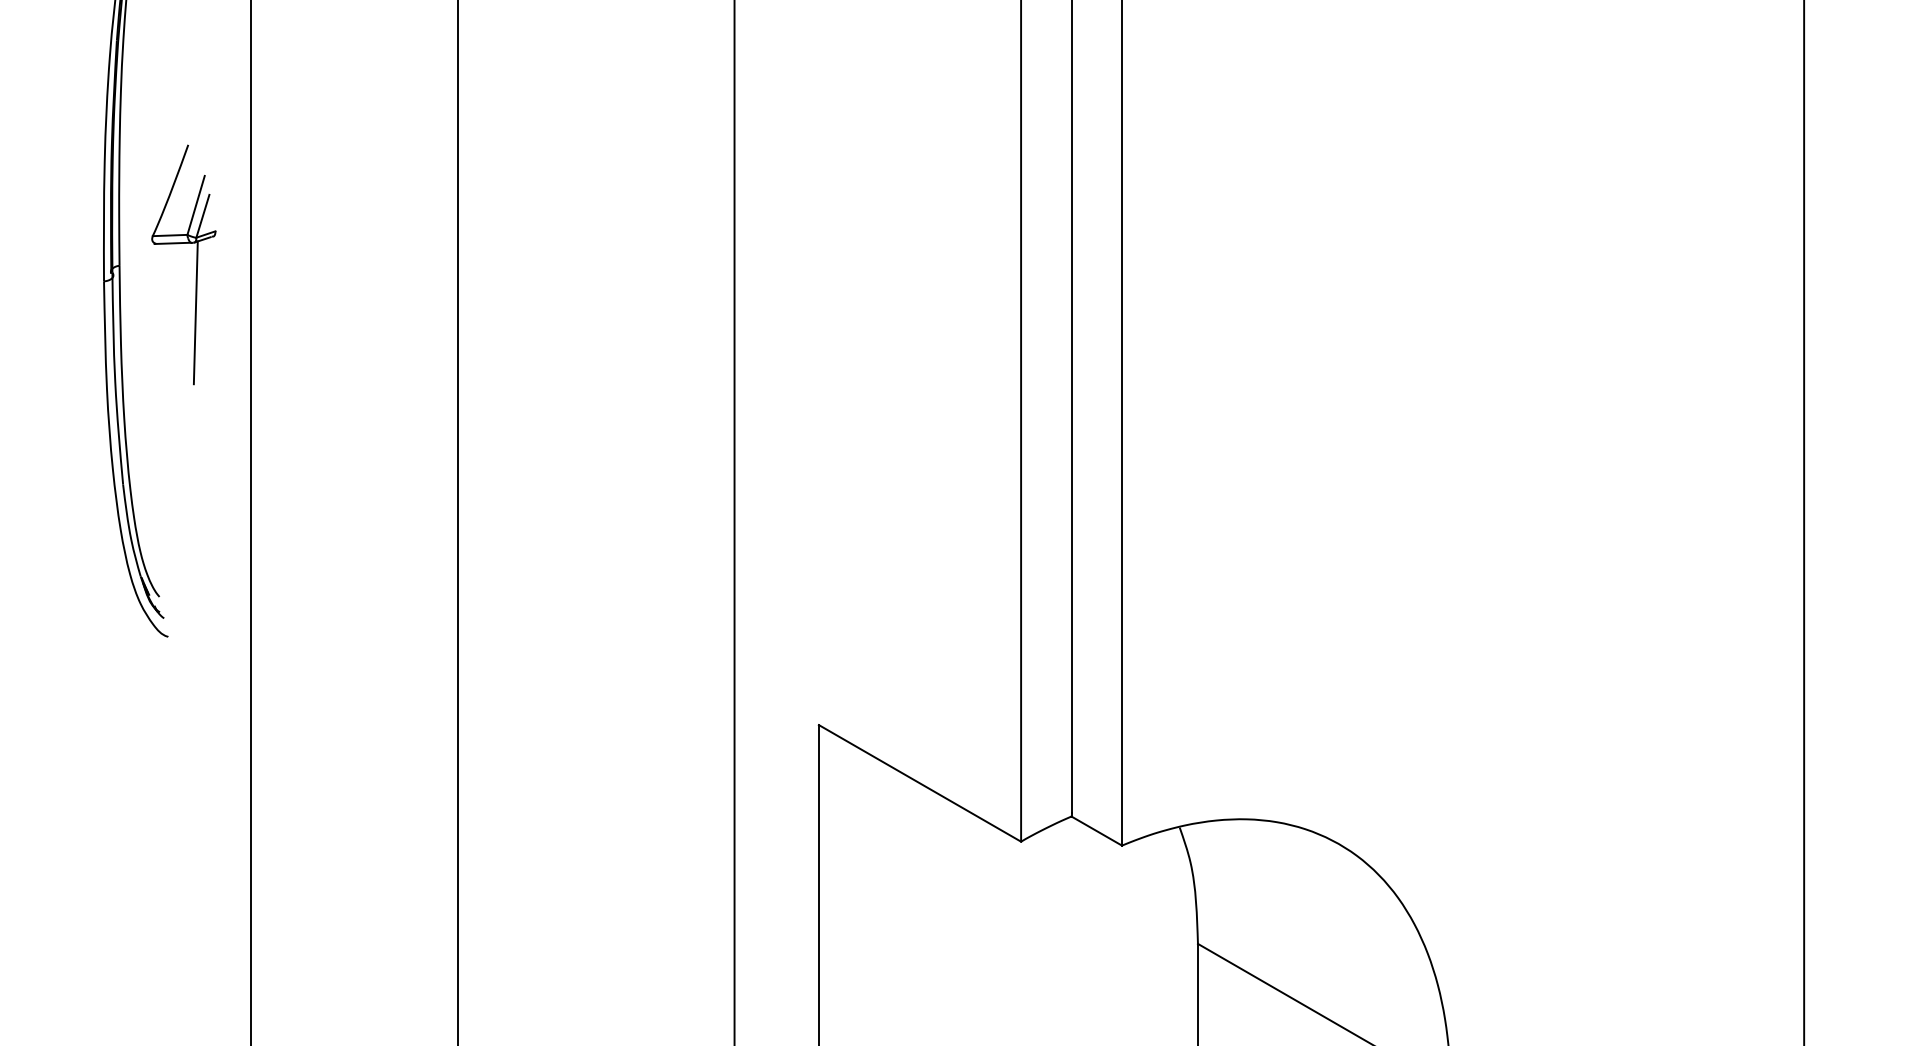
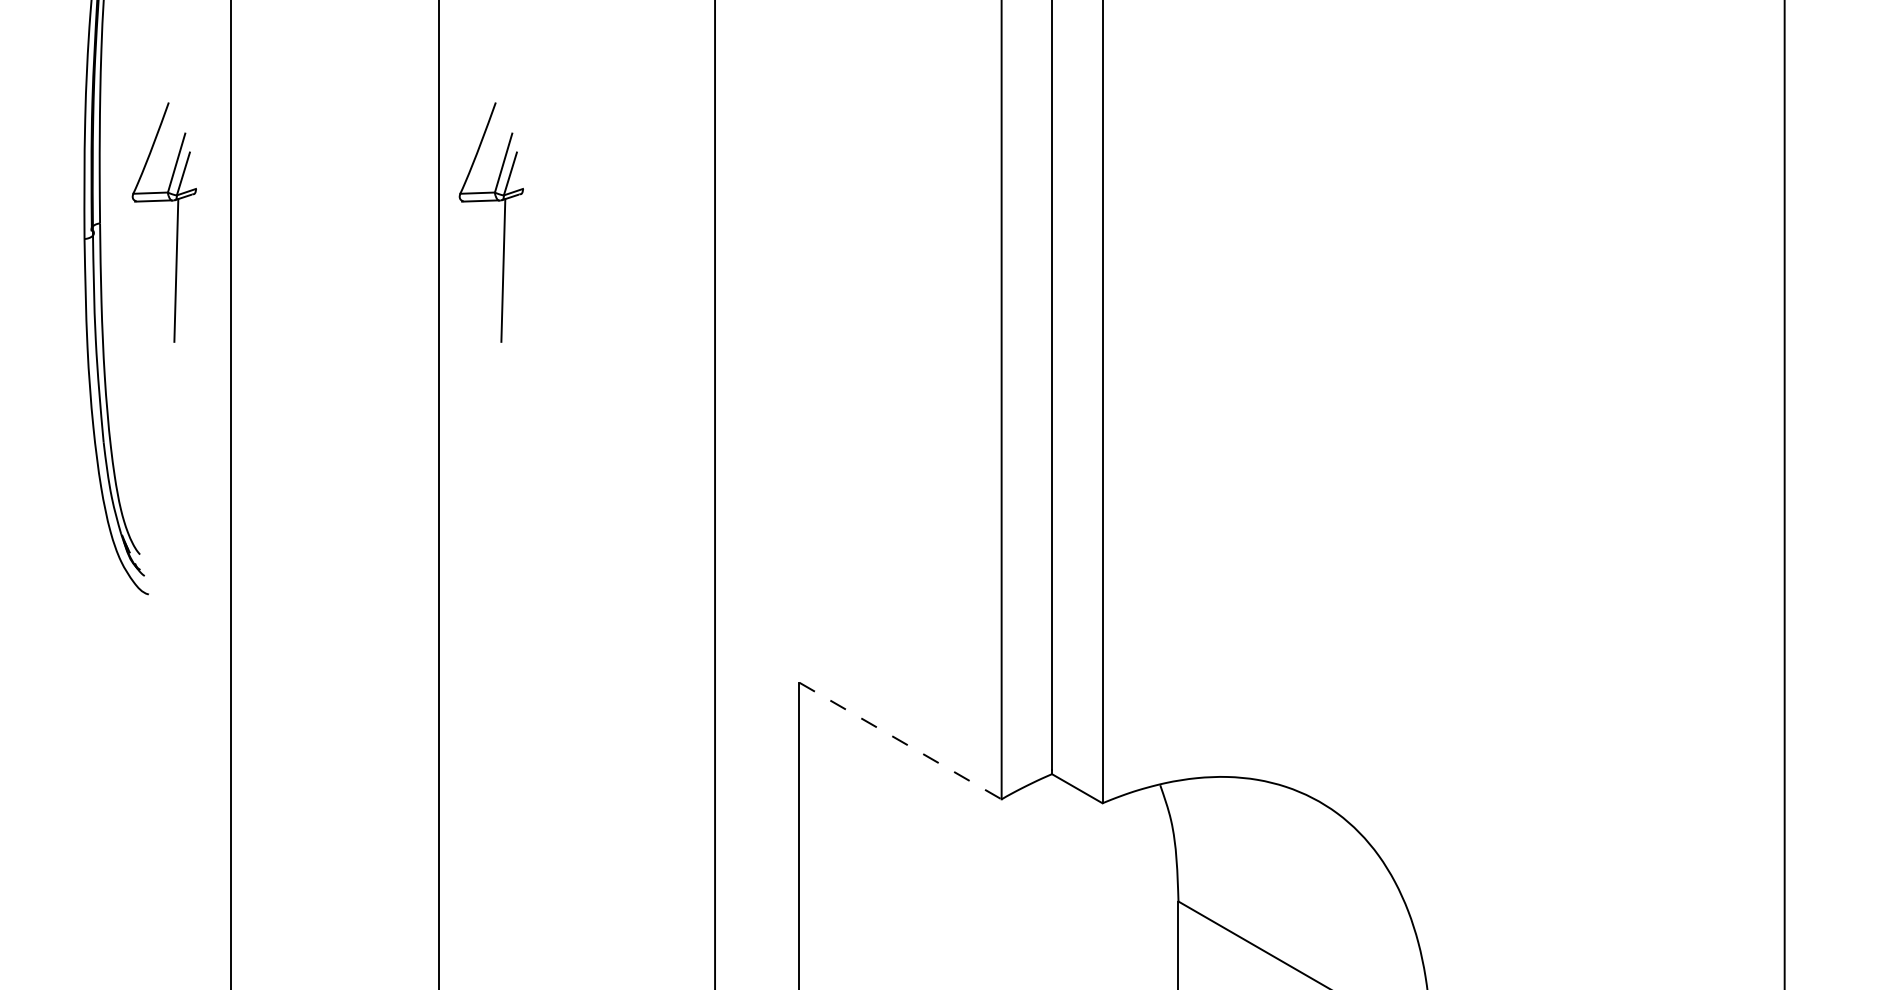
part: (523, 264) -> (504, 222), added
line: (920, 783) -> (901, 741), solid -> dashed

